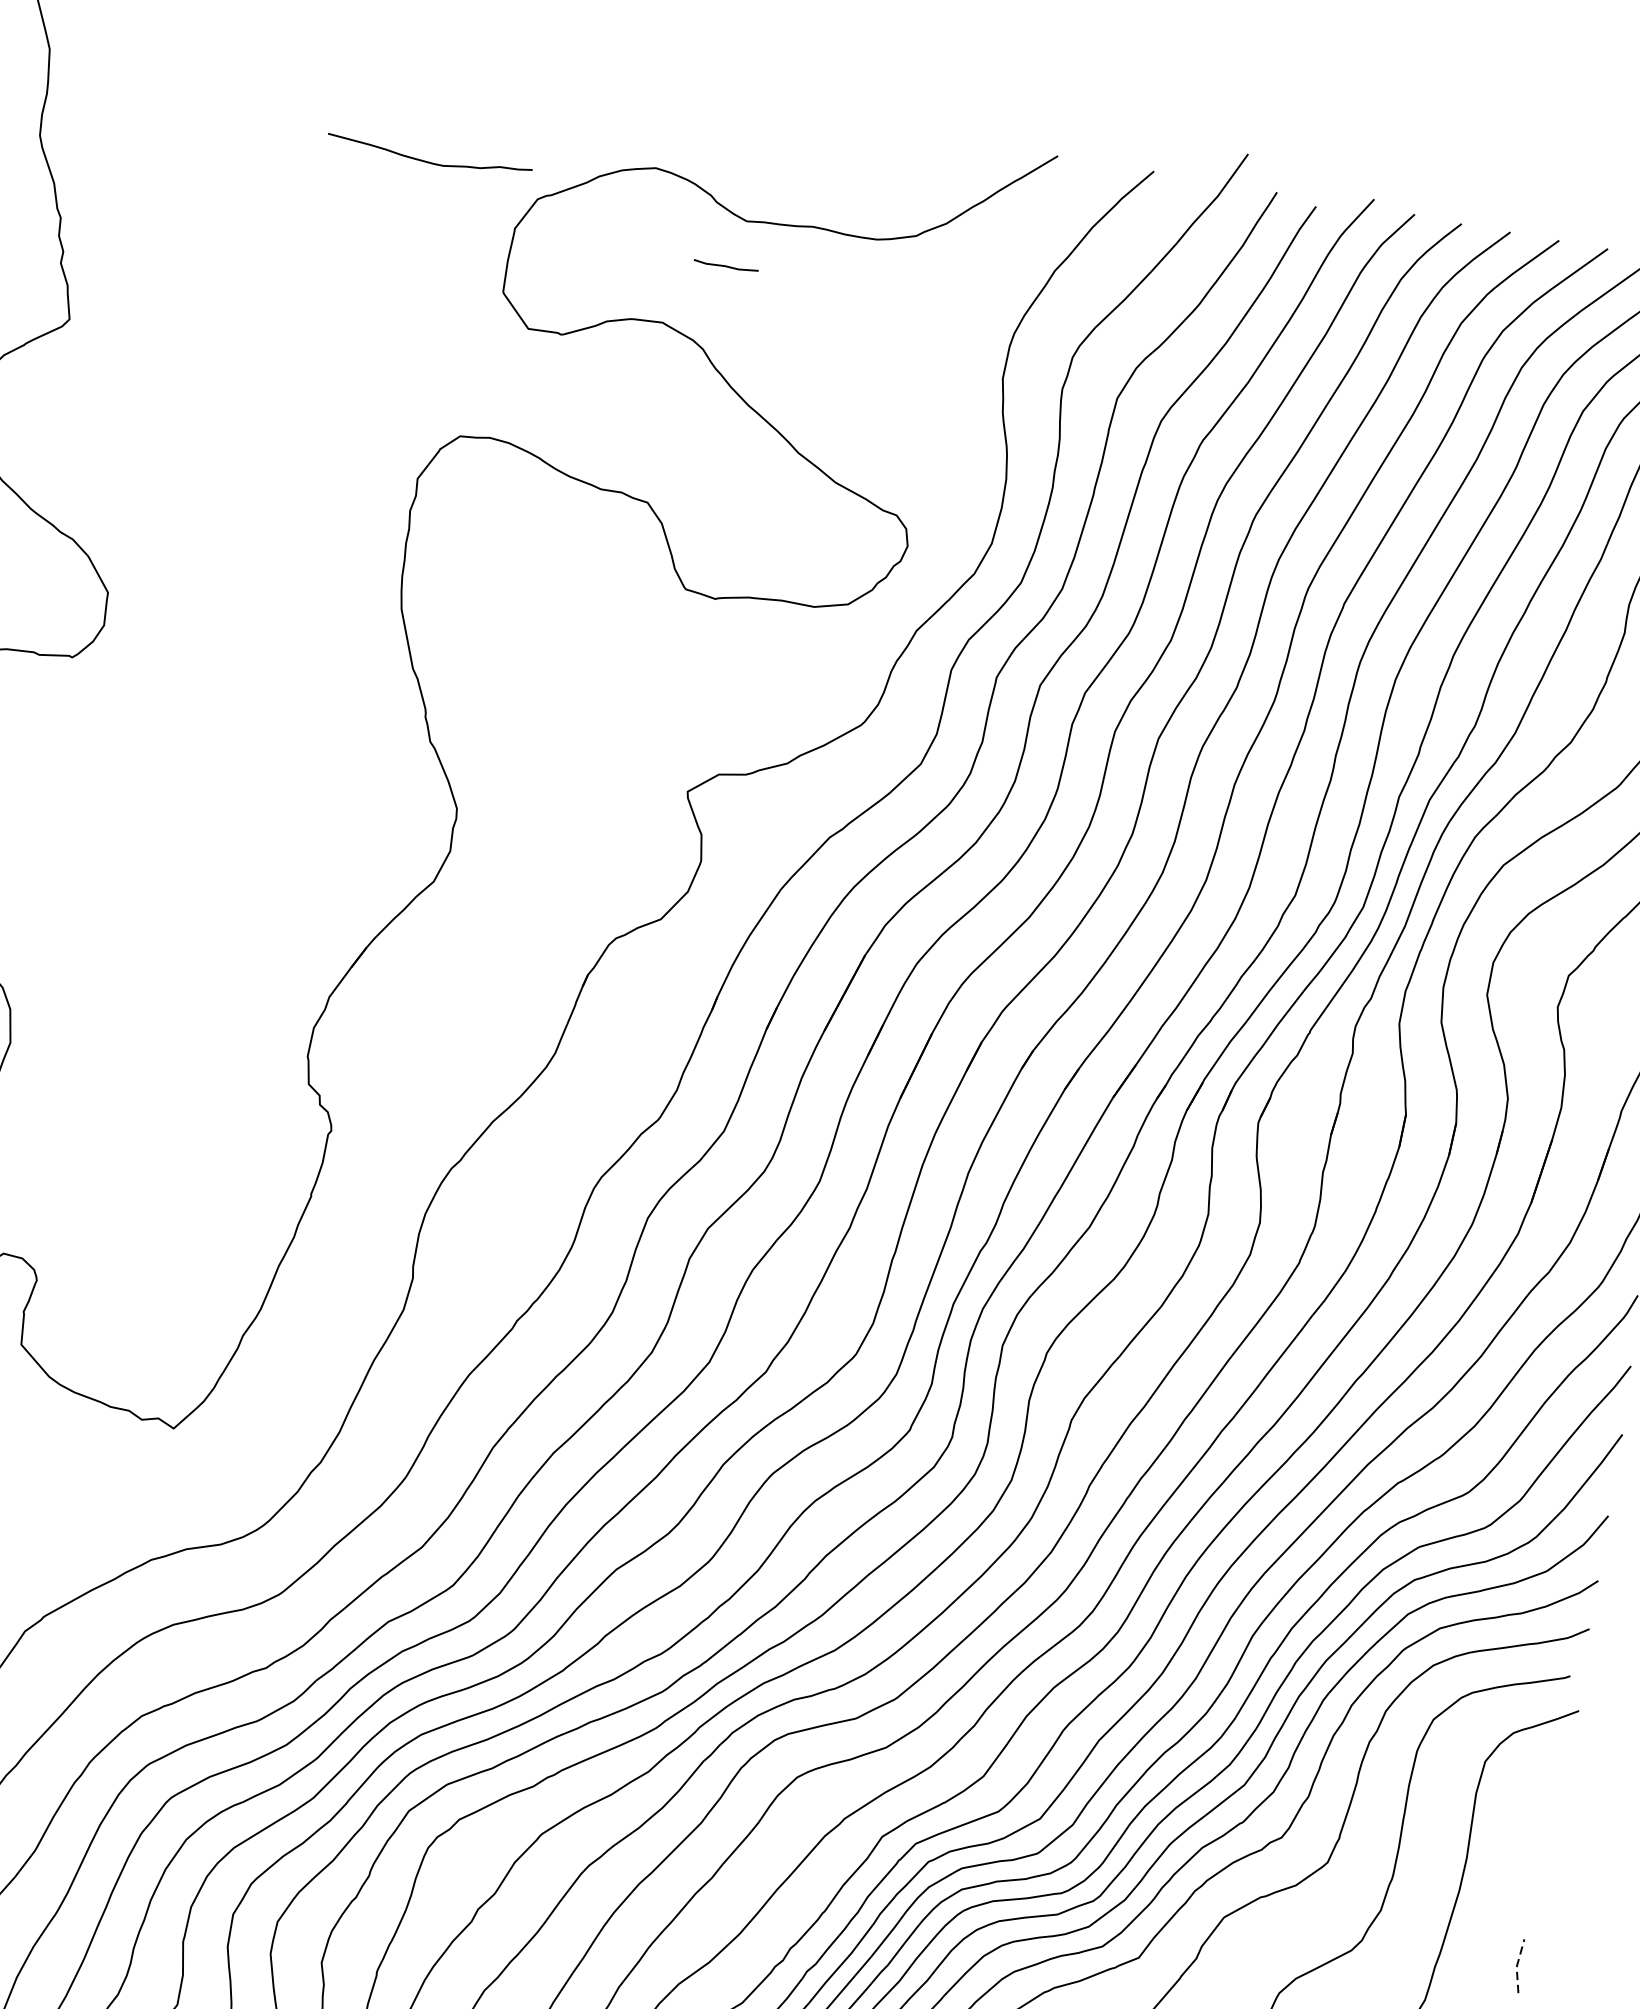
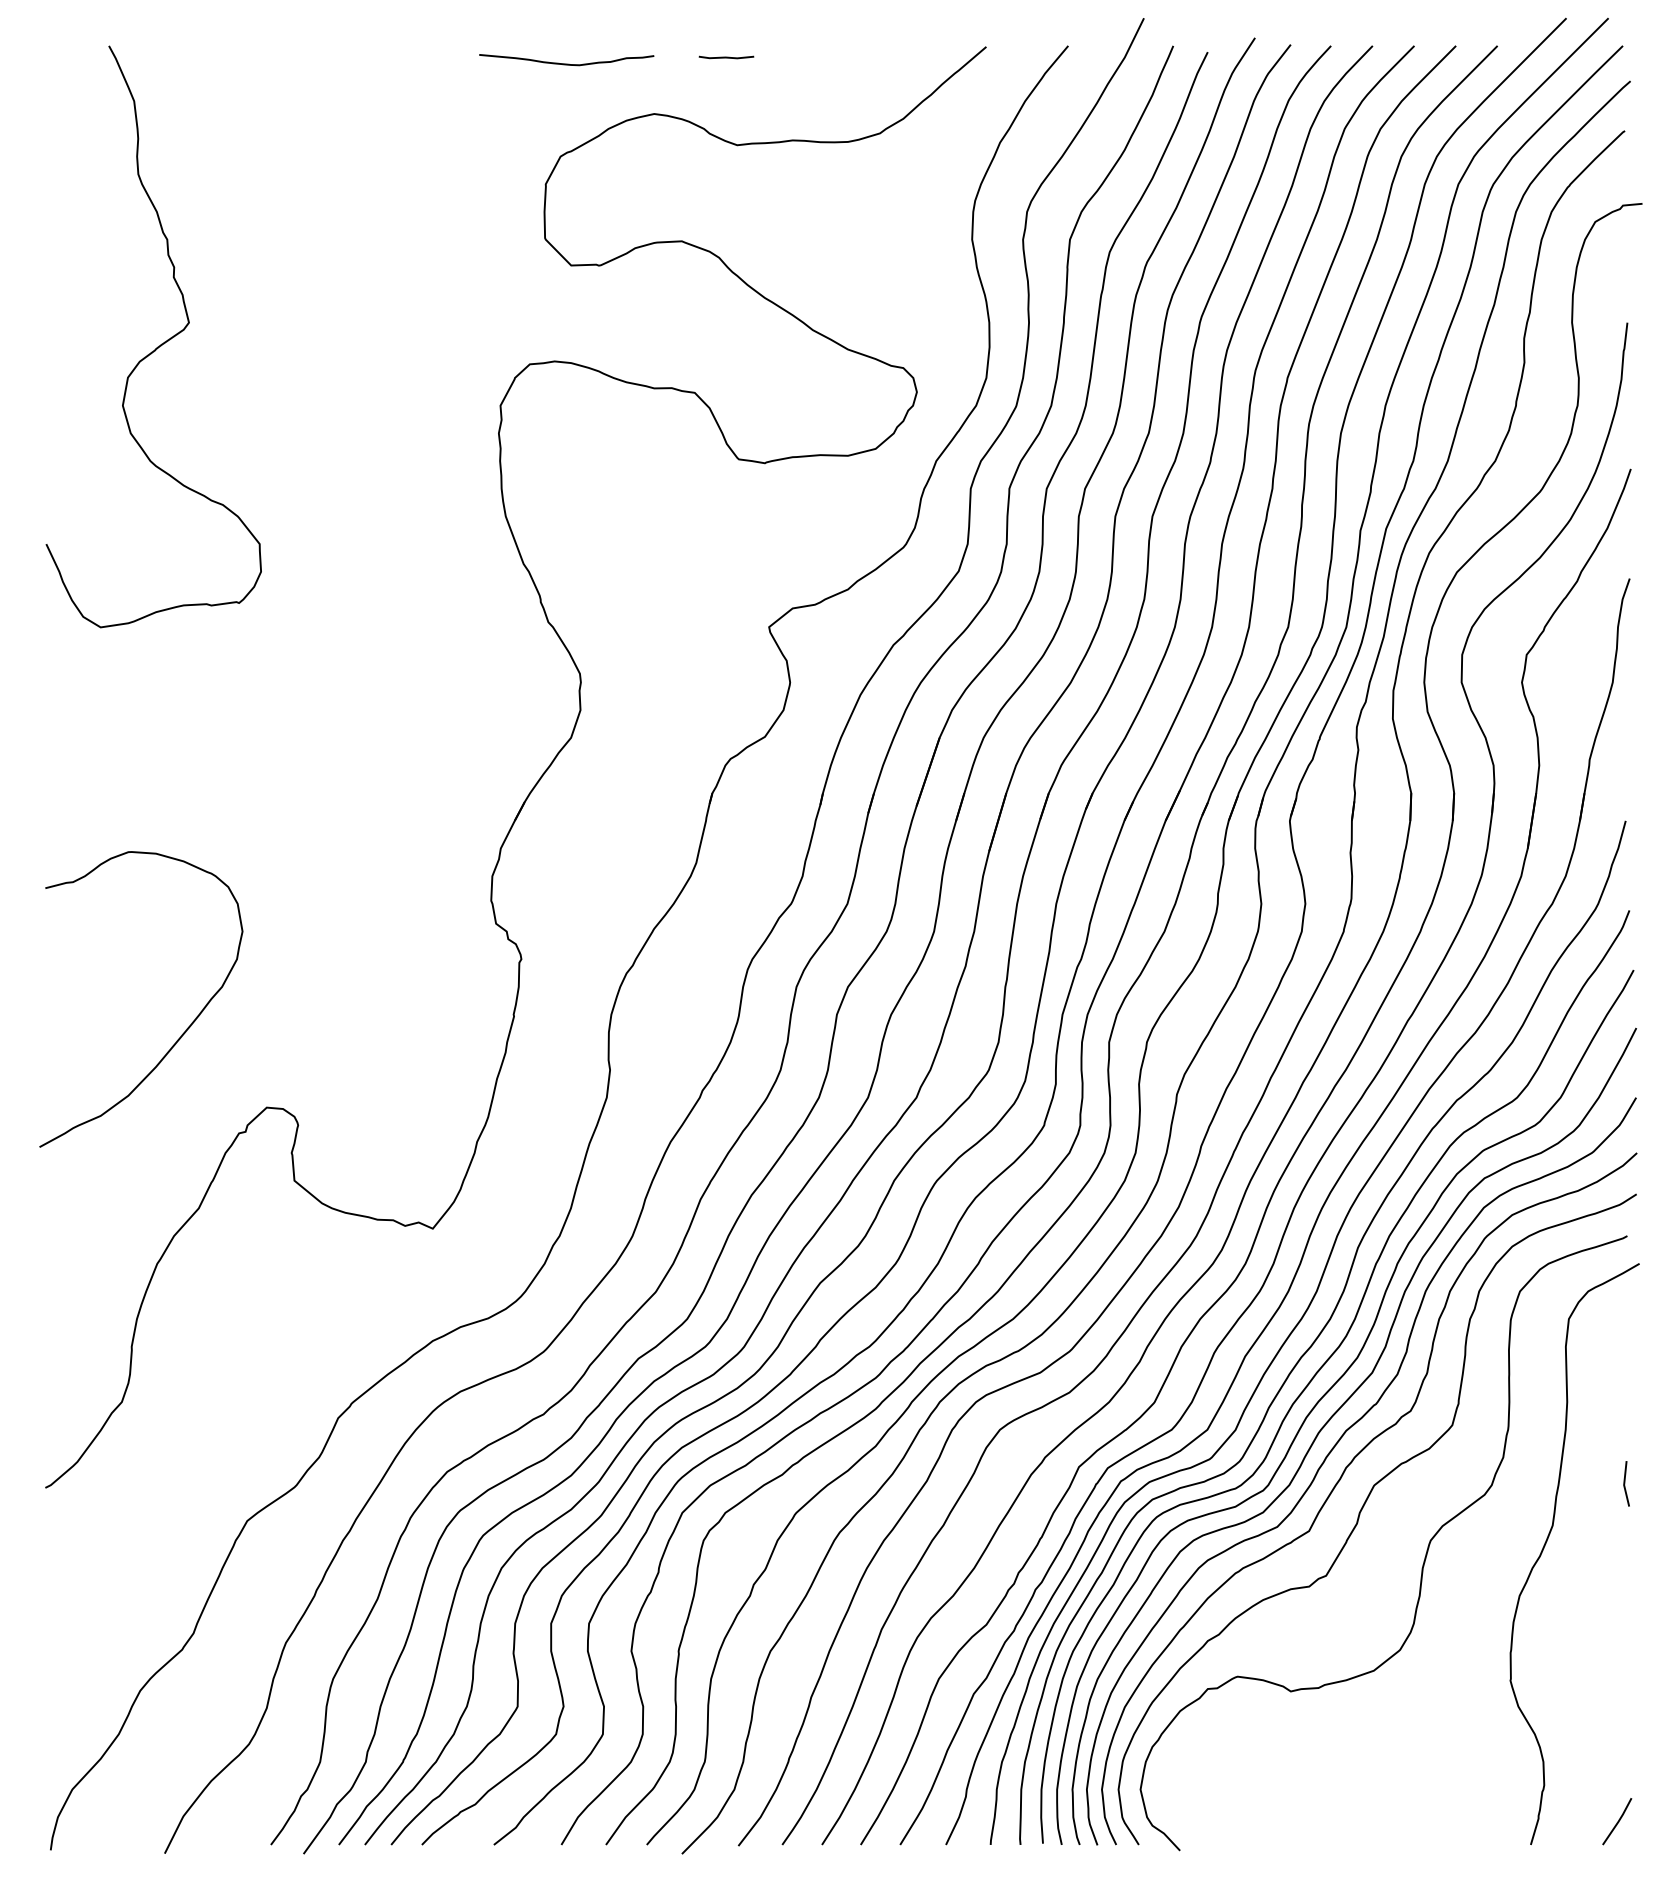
curve: (428, 161) -> (566, 63), moved
line: (726, 266) -> (726, 57), moved
line: (1517, 1966) -> (1624, 1484), dashed -> solid

